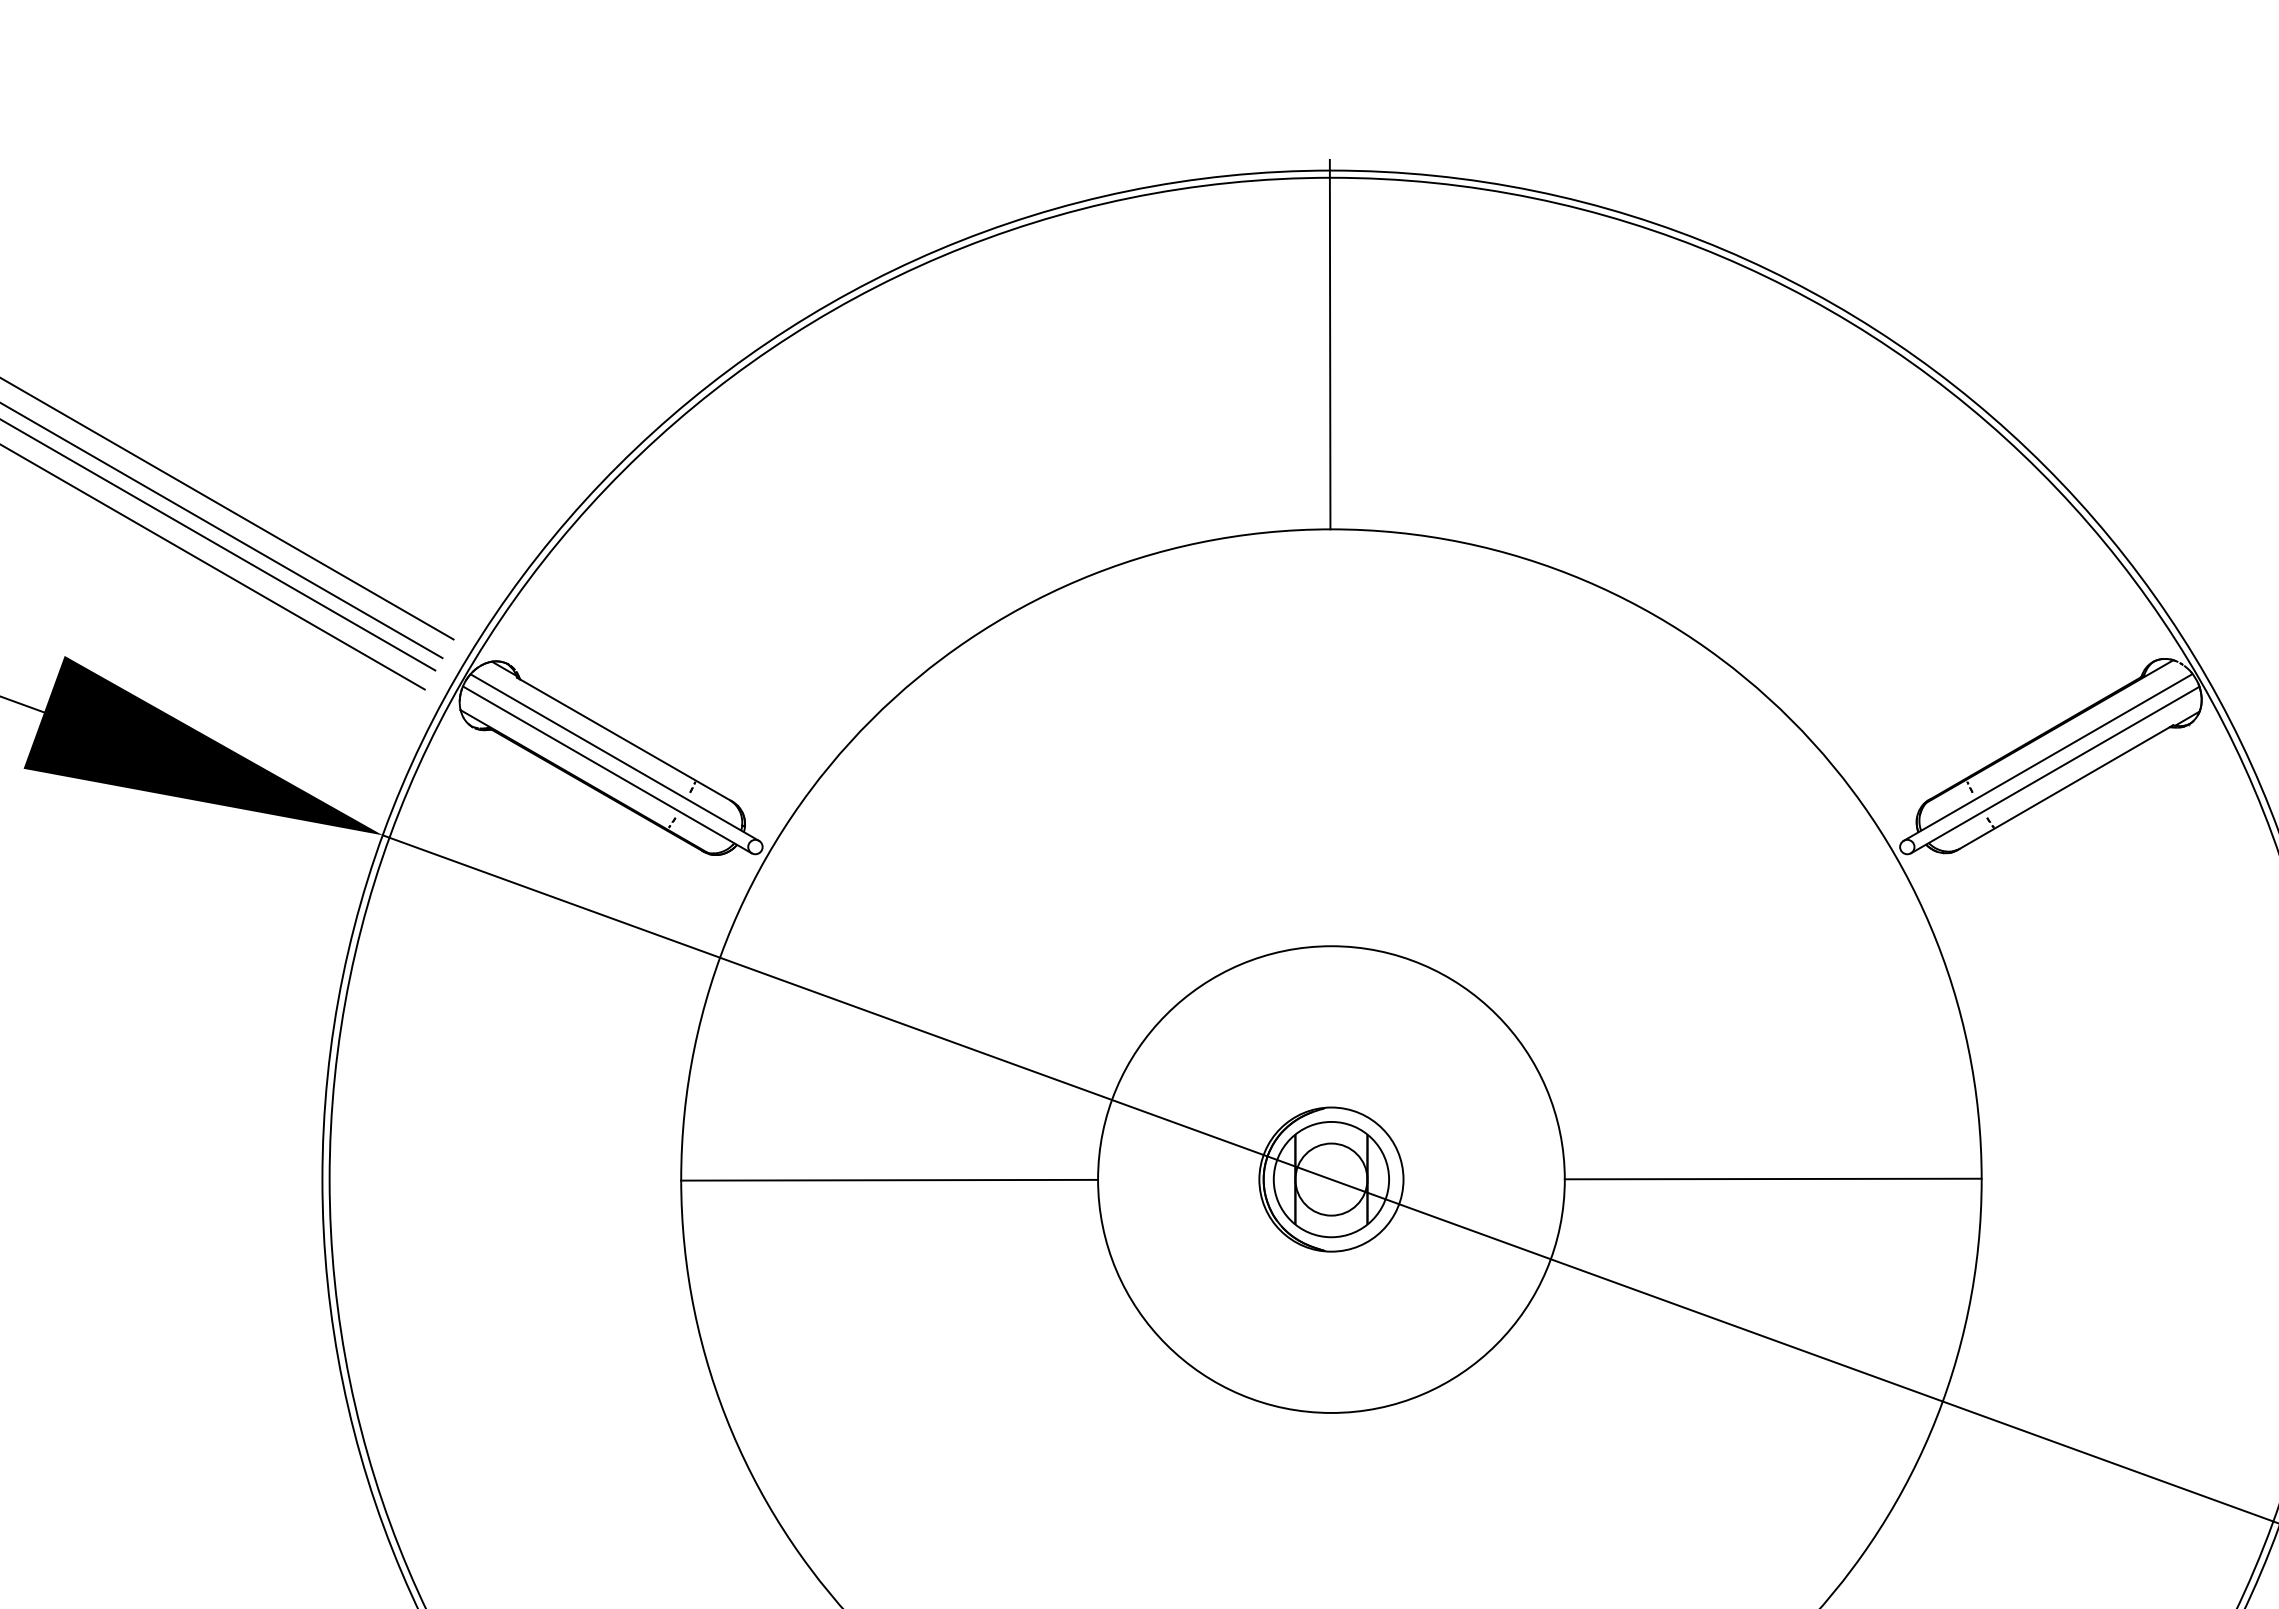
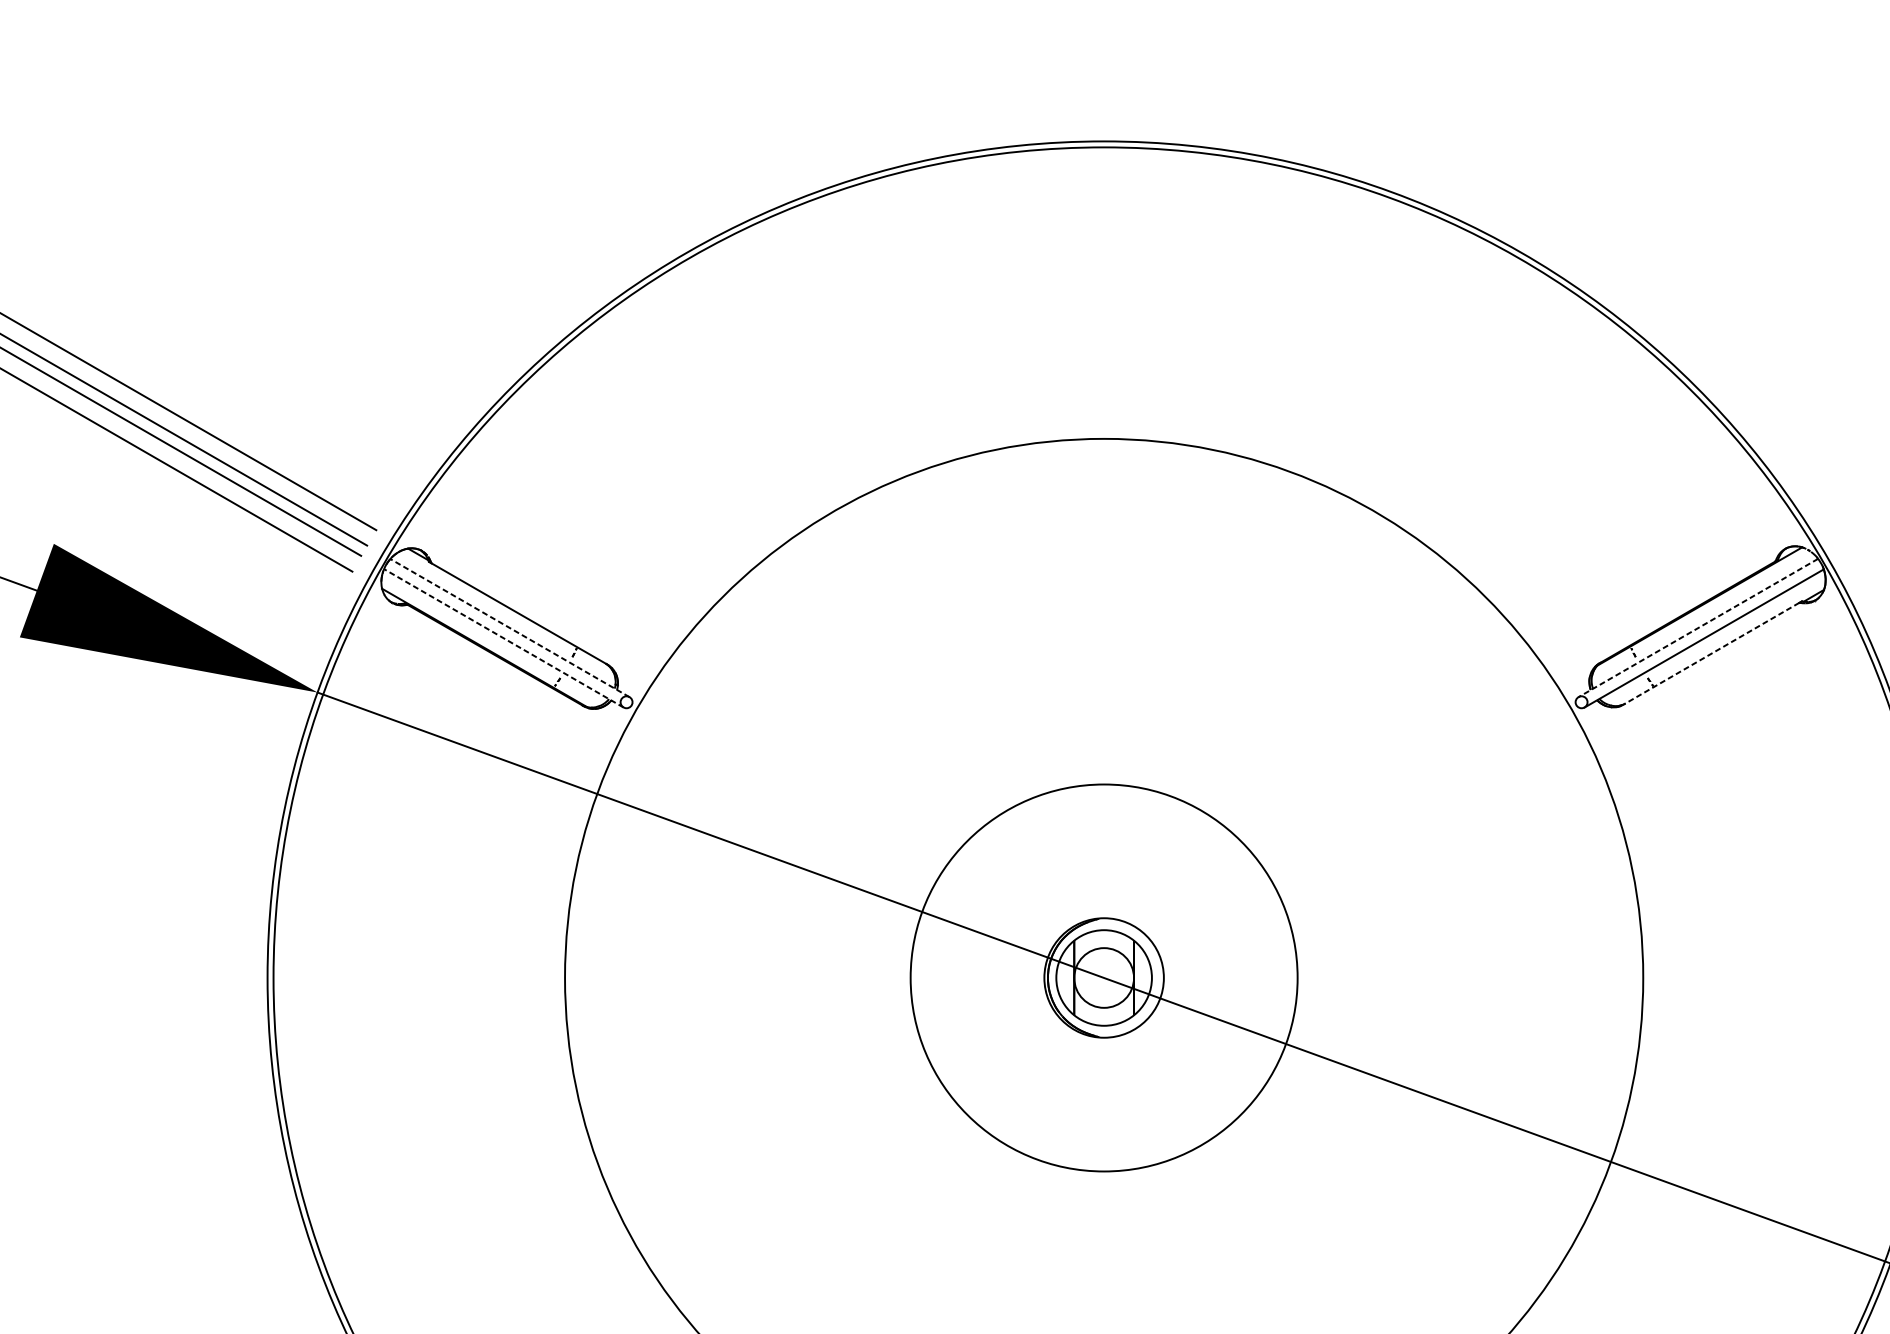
line: (1329, 344) -> (1102, 285), removed
line: (614, 757) -> (509, 628), solid -> dashed
line: (2048, 757) -> (1698, 628), solid -> dashed
line: (607, 769) -> (503, 637), solid -> dashed
line: (2063, 788) -> (1711, 653), solid -> dashed
line: (1772, 1178) -> (1469, 977), removed
line: (889, 1179) -> (737, 977), removed

